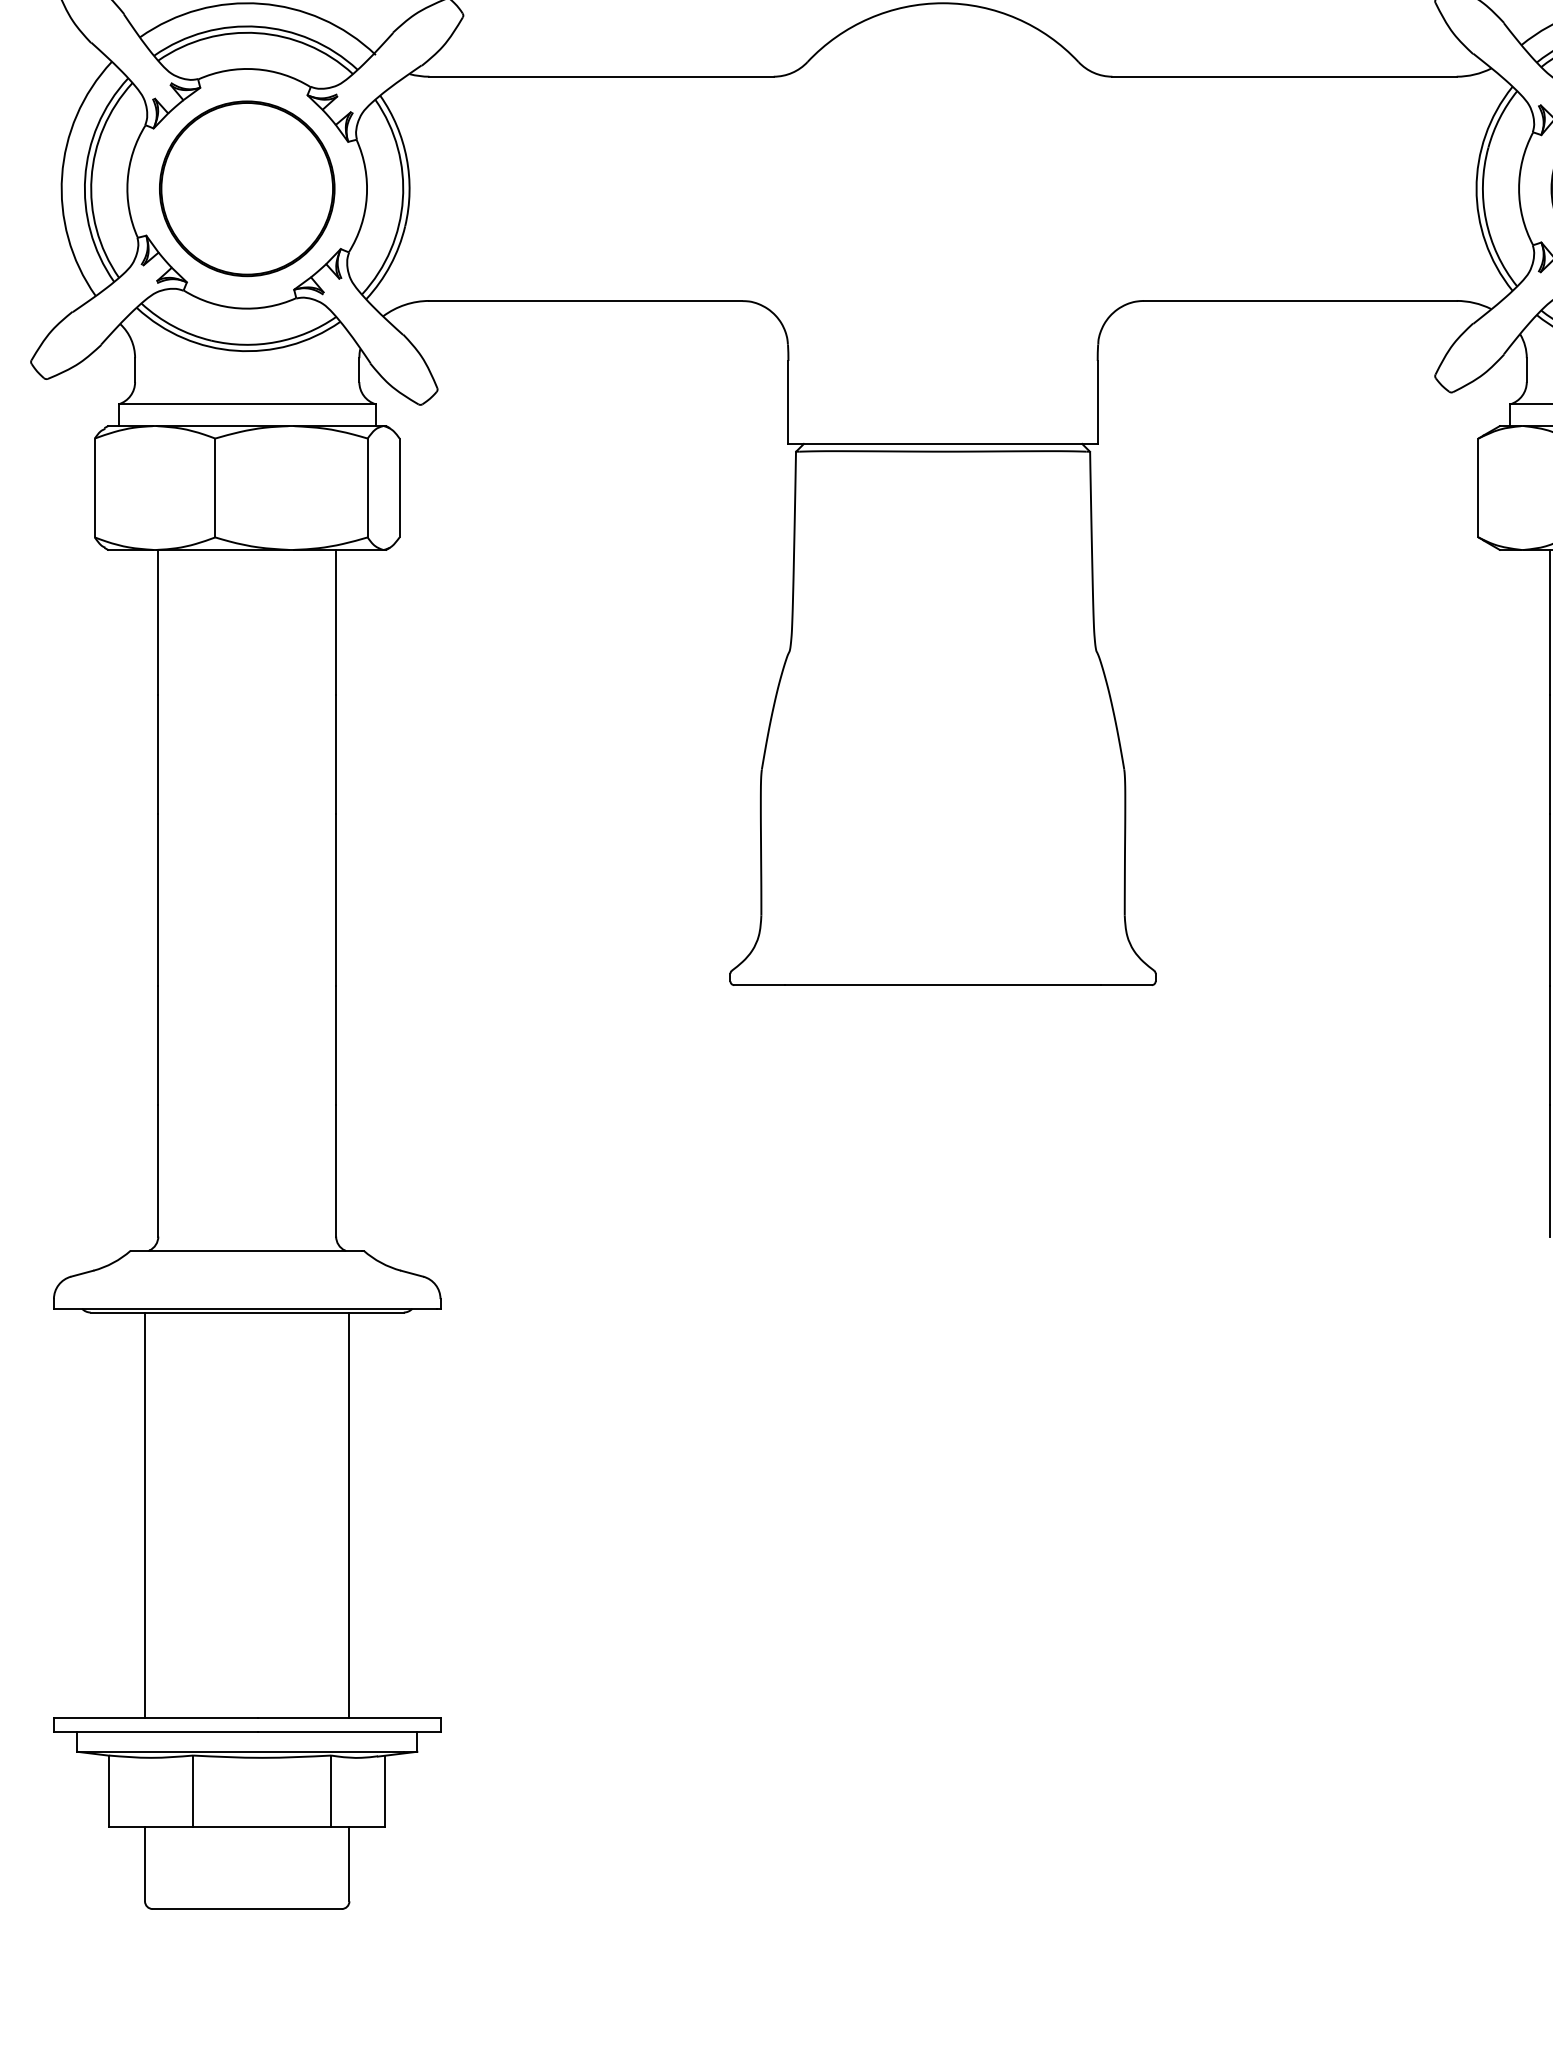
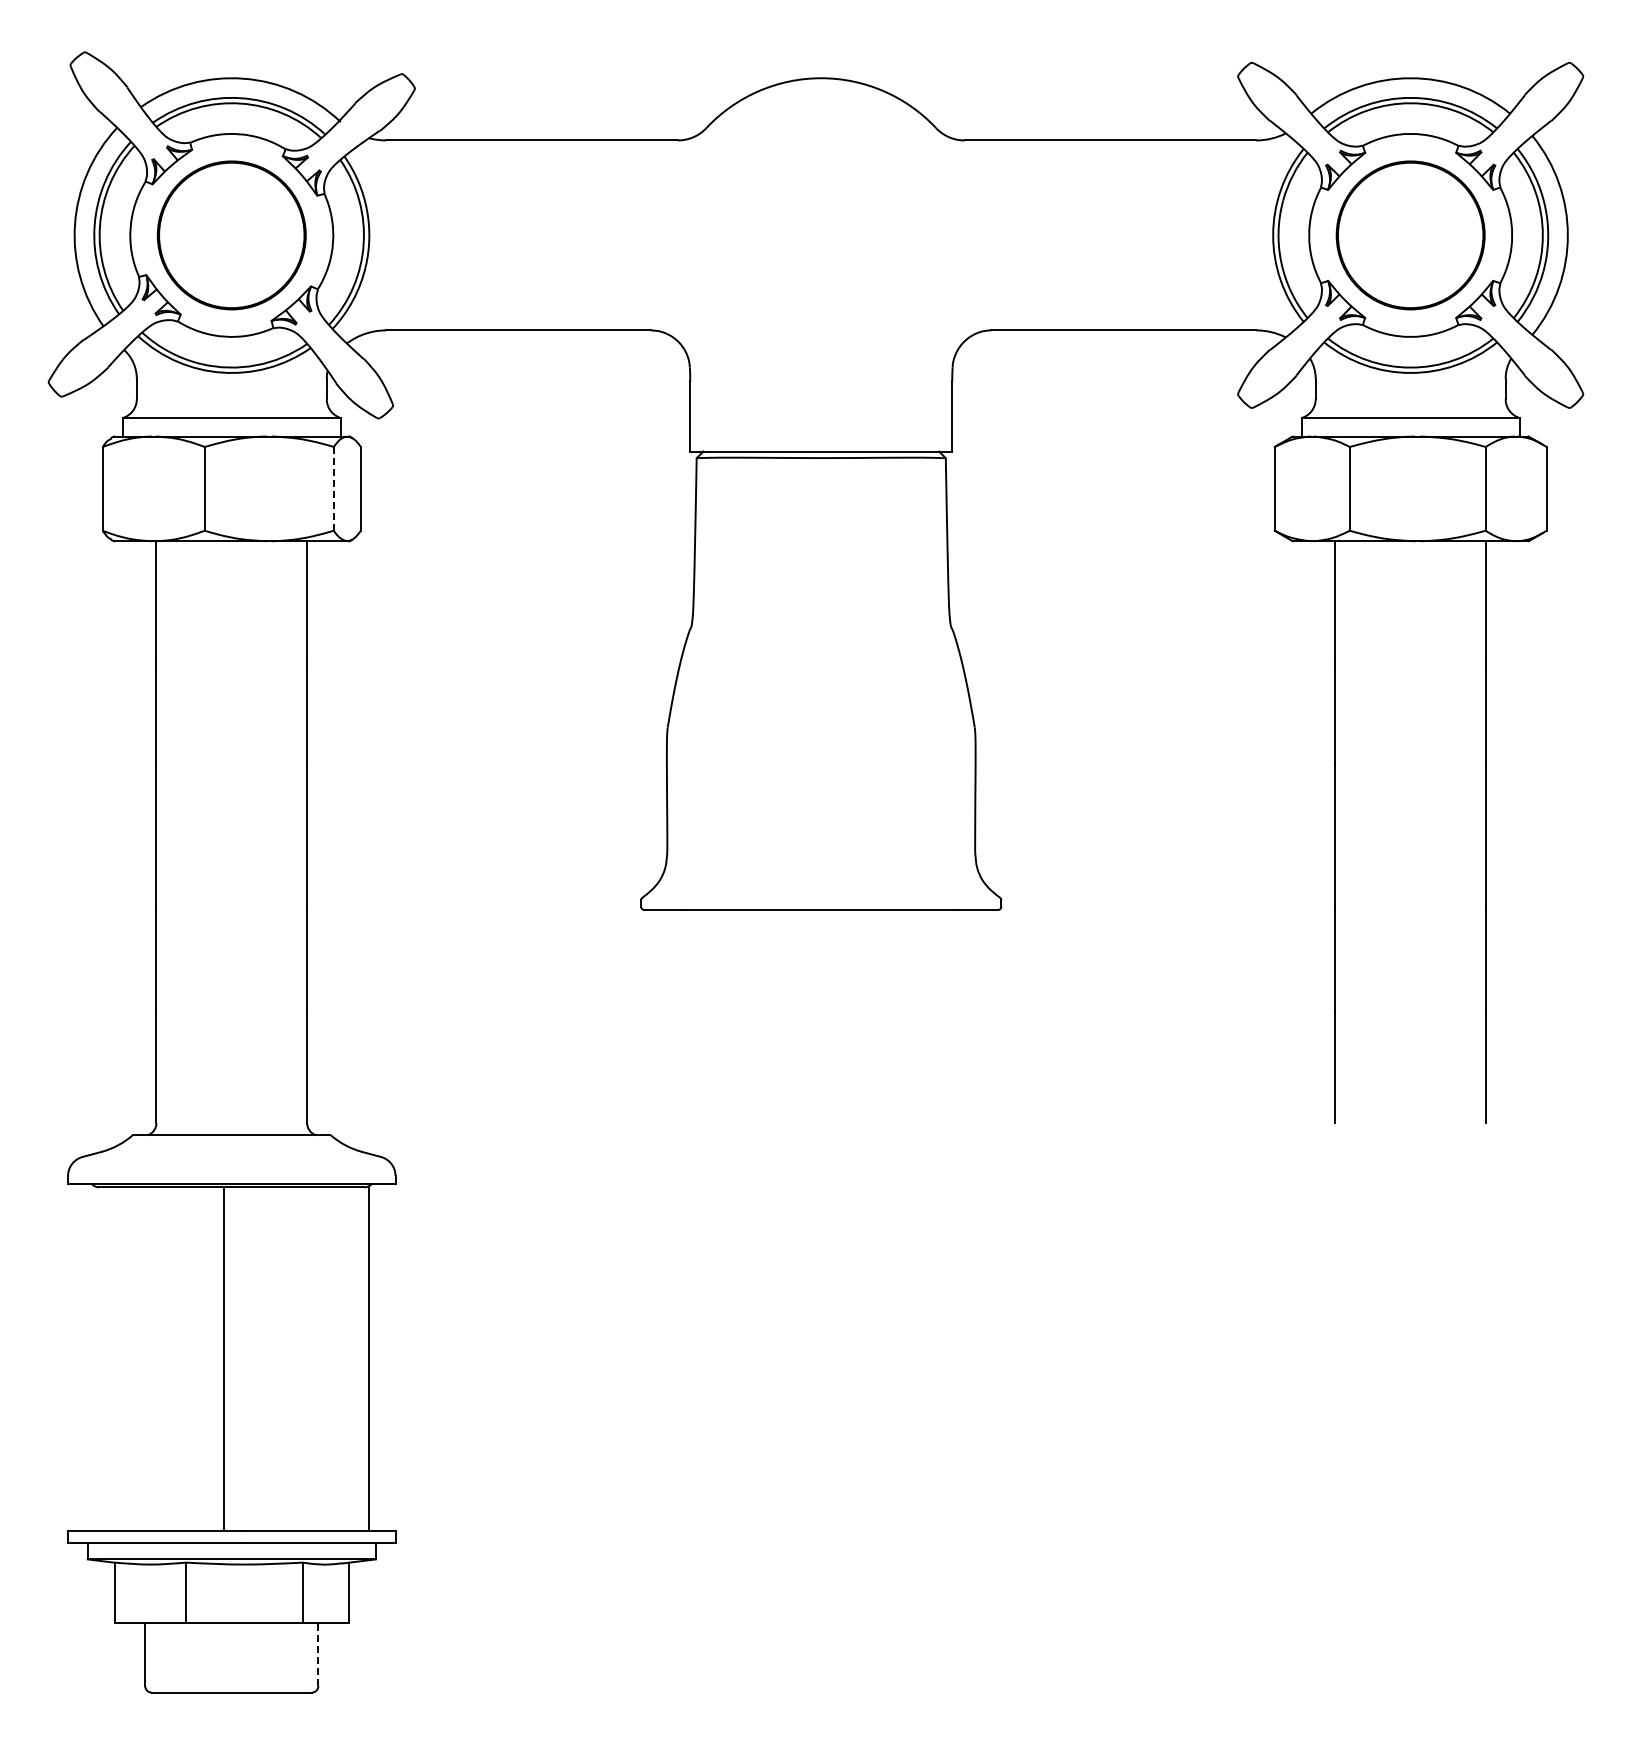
line: (367, 487) -> (333, 488), solid -> dashed
line: (145, 1515) -> (224, 1359), moved
line: (349, 1515) -> (369, 1359), moved
line: (349, 1864) -> (318, 1654), solid -> dashed

